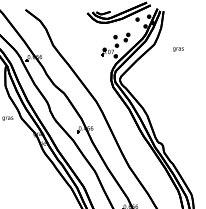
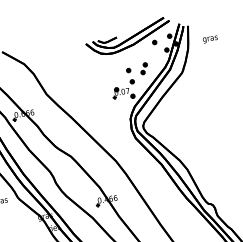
text: (178, 49) -> (210, 39), moved

